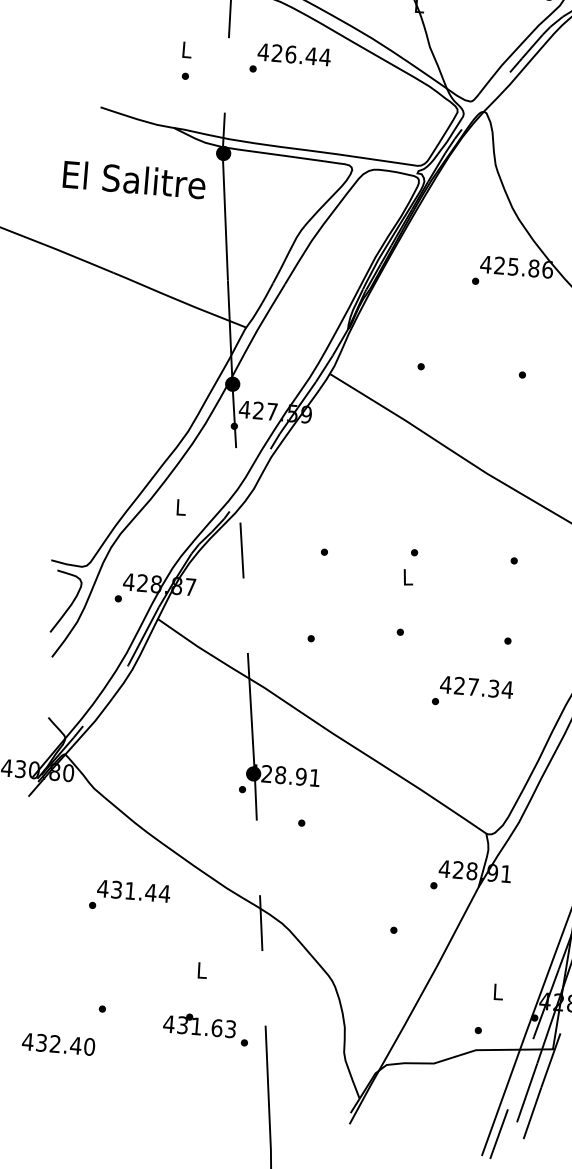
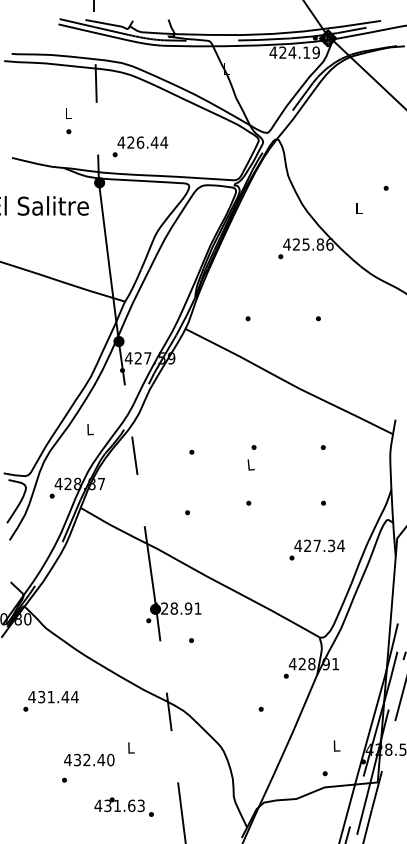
text: (290, 60) -> (140, 146), moved
text: (471, 692) -> (316, 549), moved
text: (129, 895) -> (50, 700), moved
text: (205, 1028) -> (123, 806), moved
text: (59, 1043) -> (89, 759), moved

